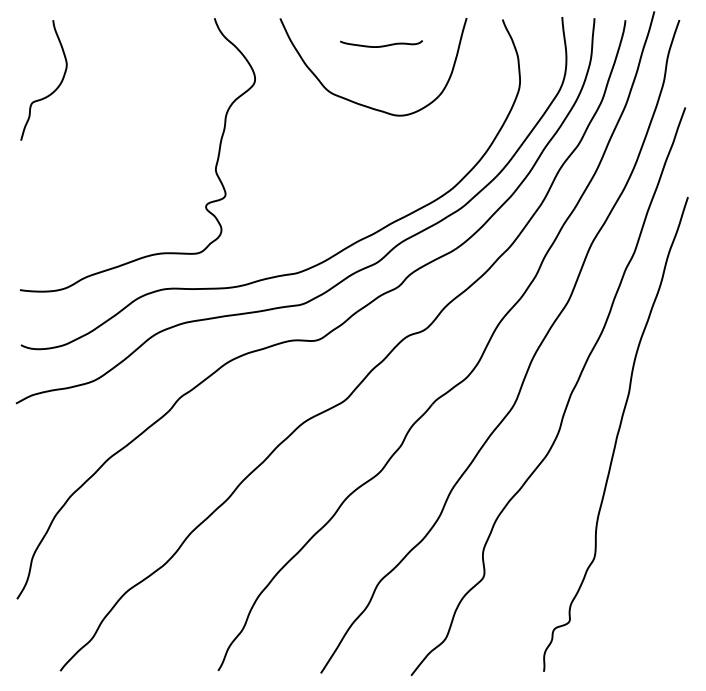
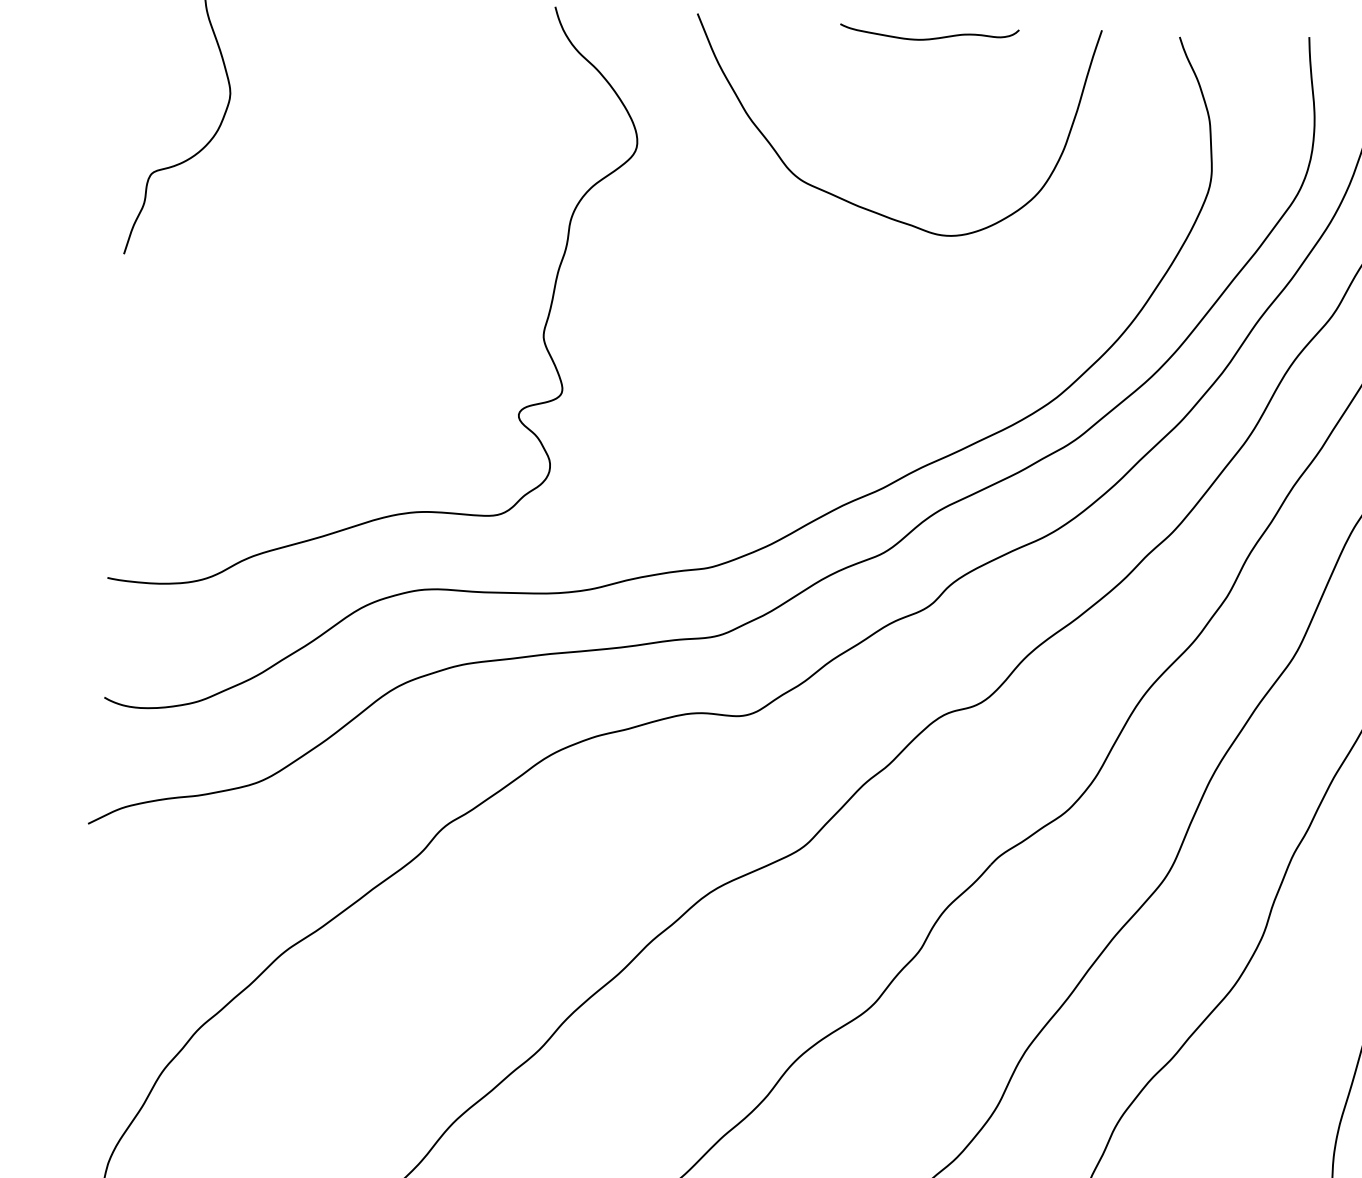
curve: (381, 45) -> (929, 36), moved

